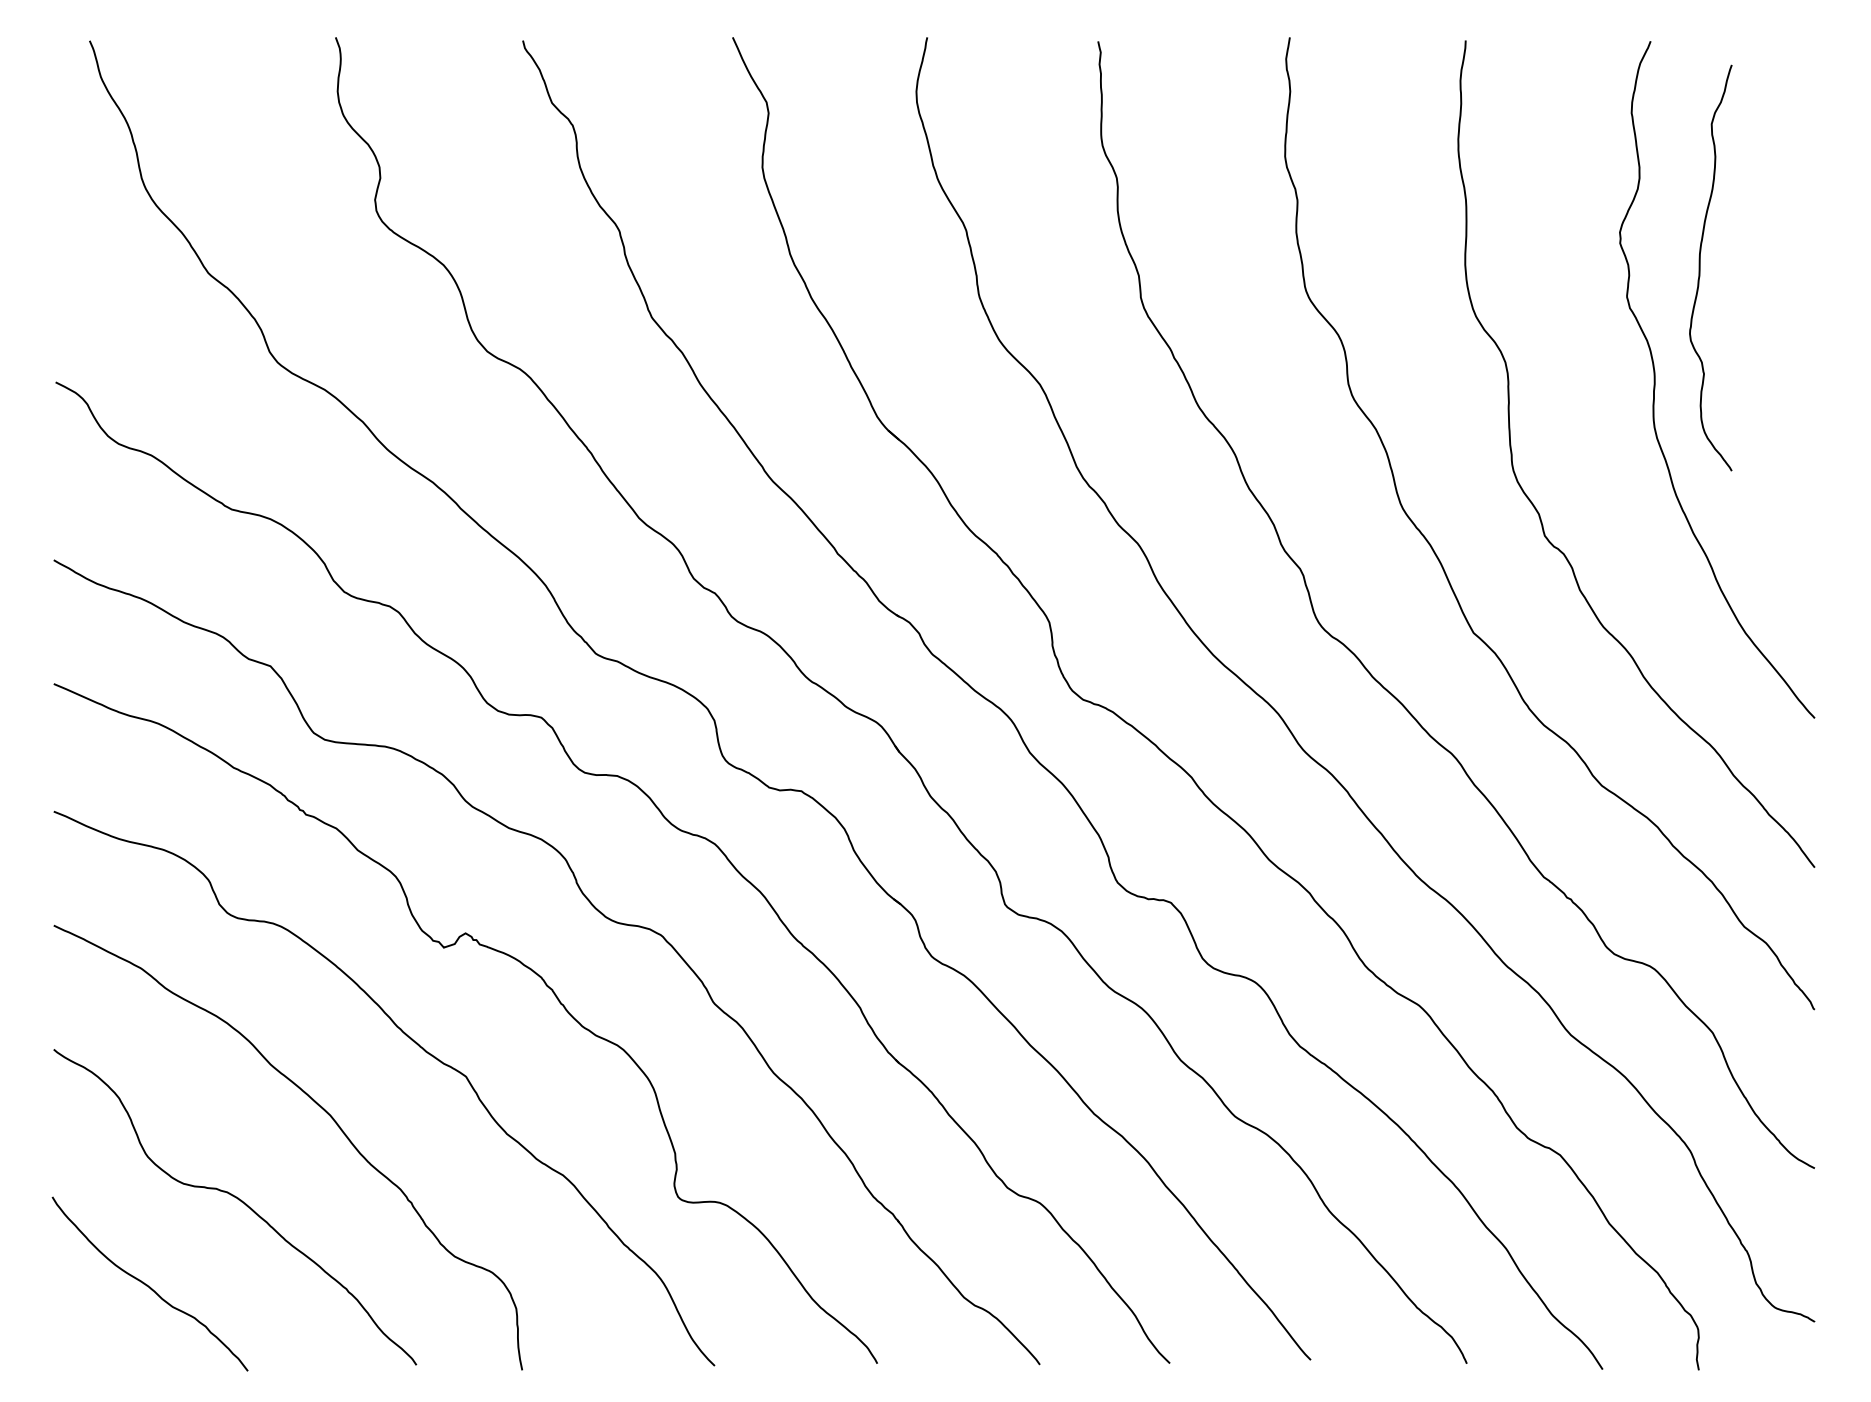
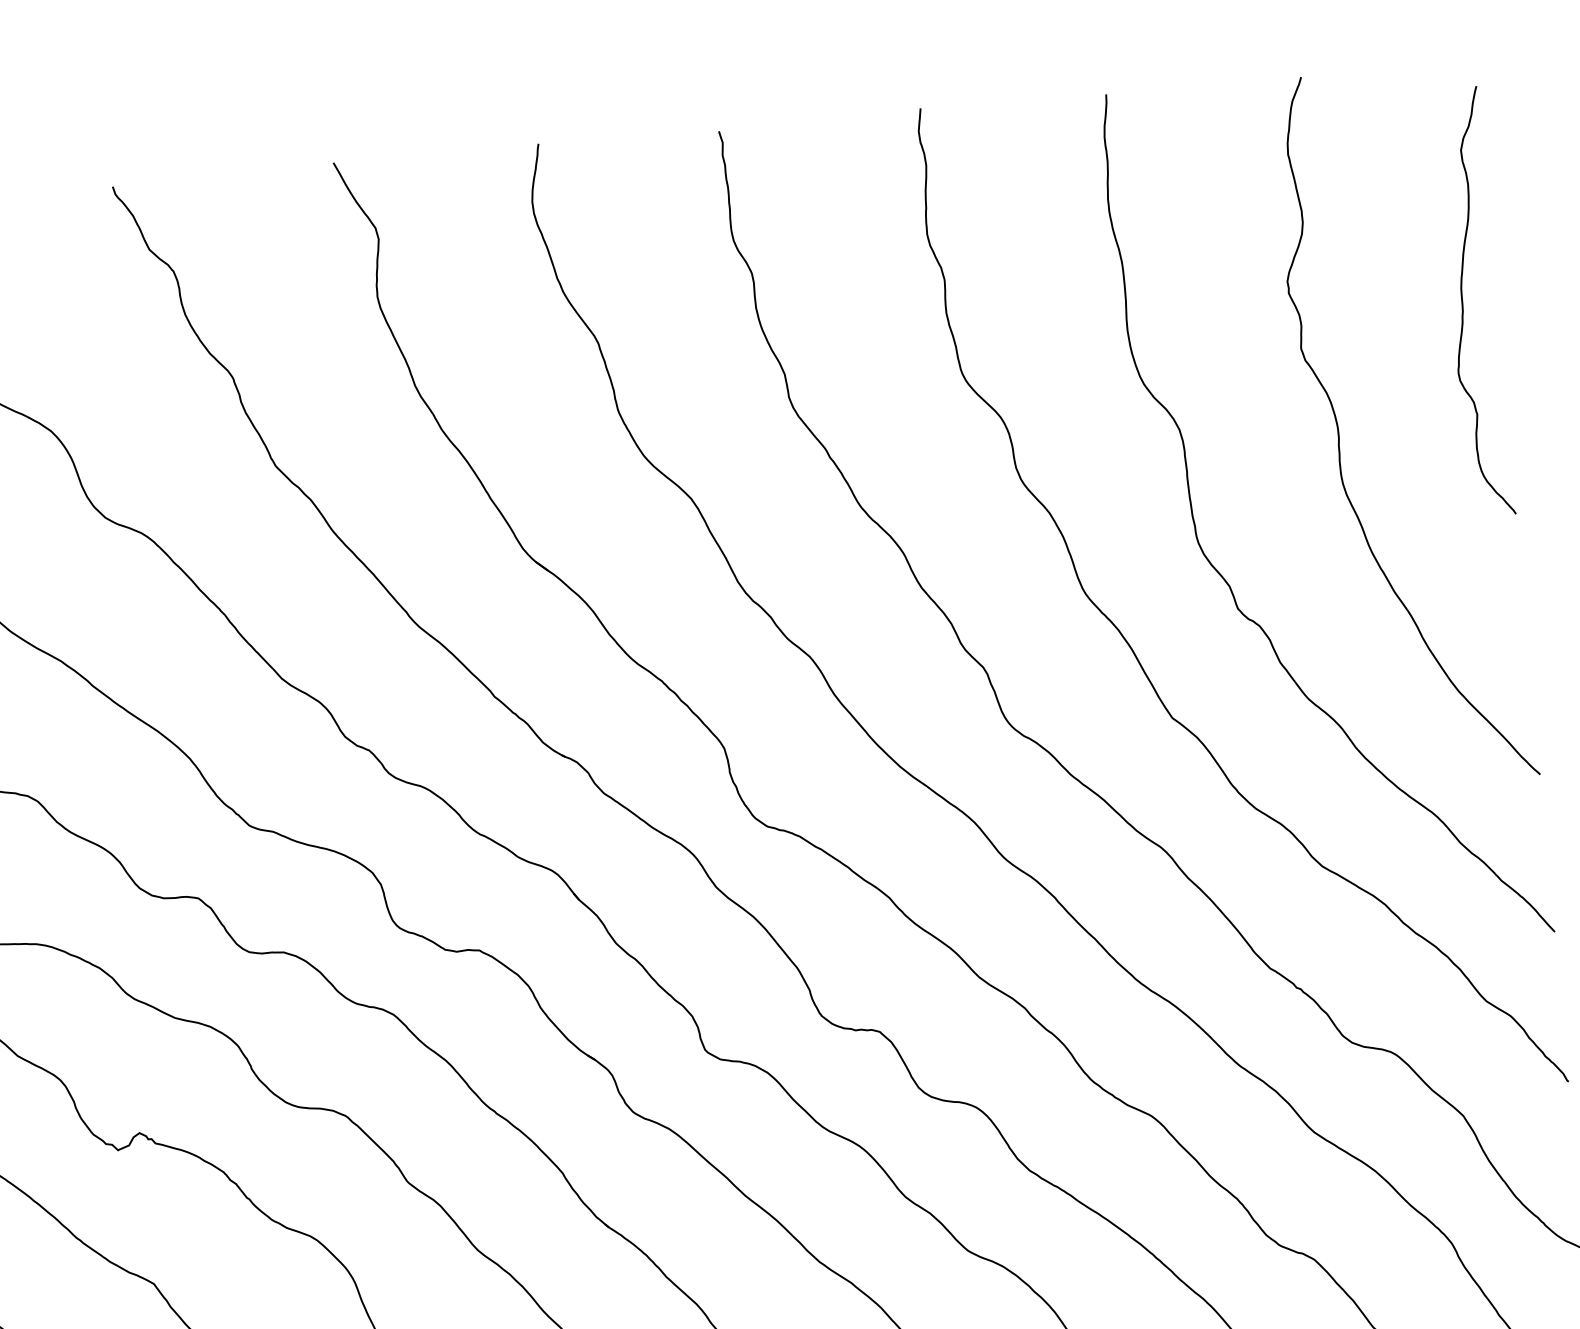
curve: (1700, 267) -> (1463, 302), moved

